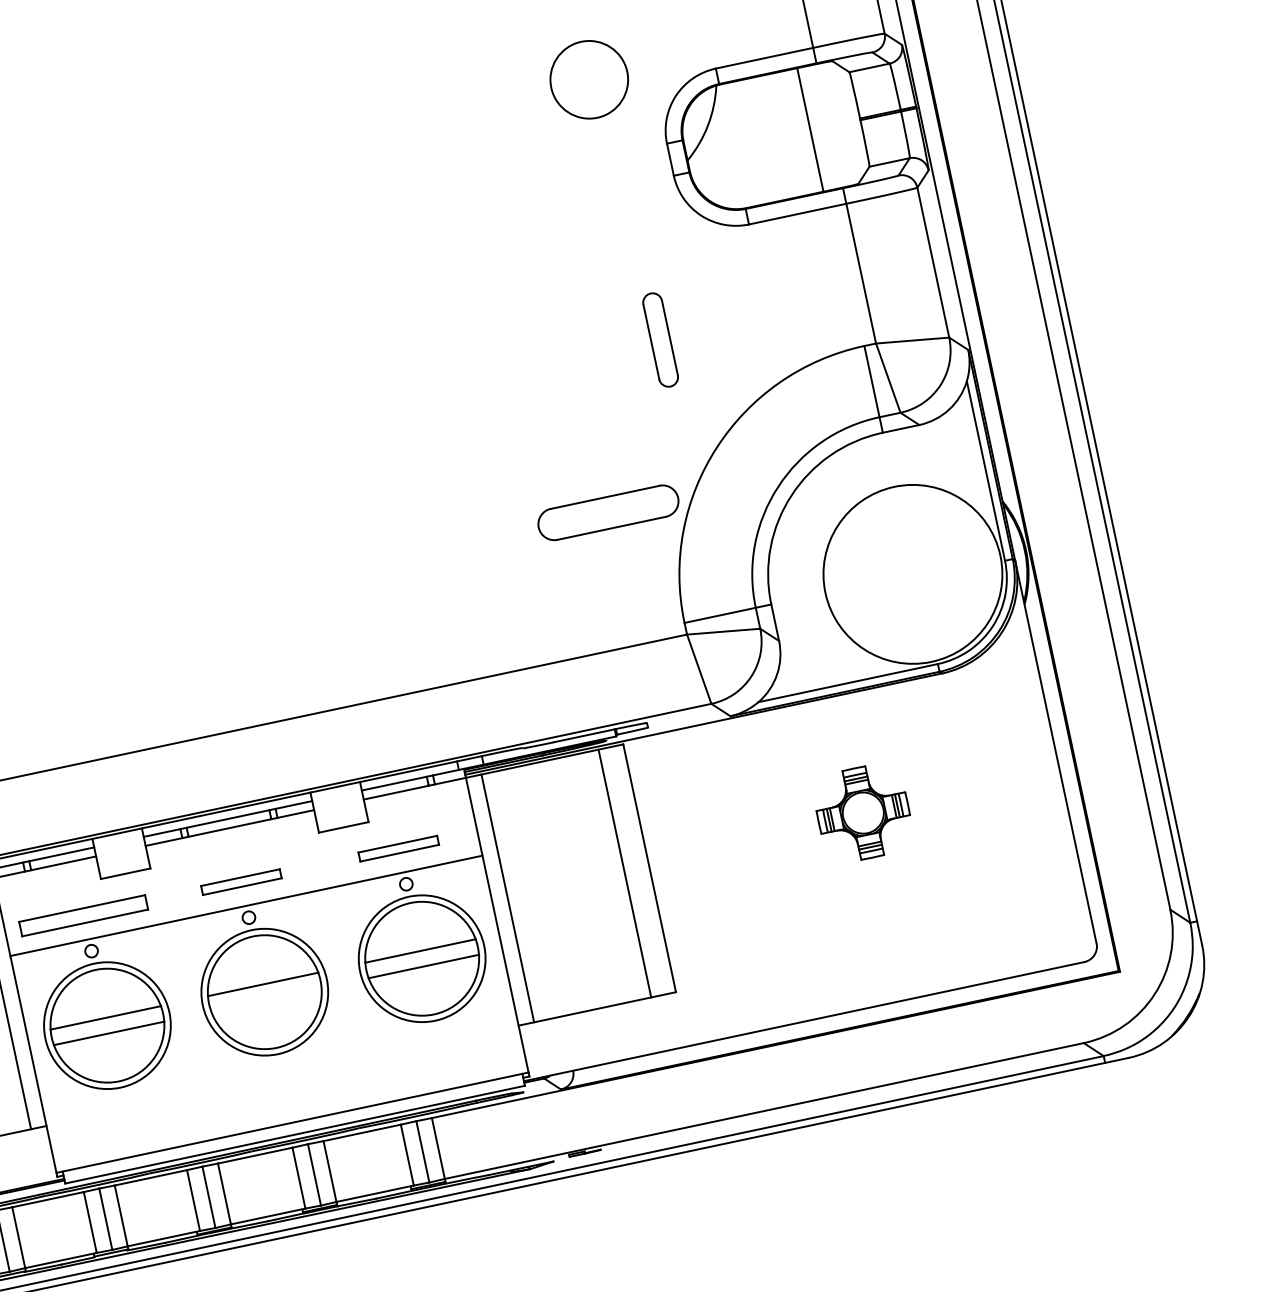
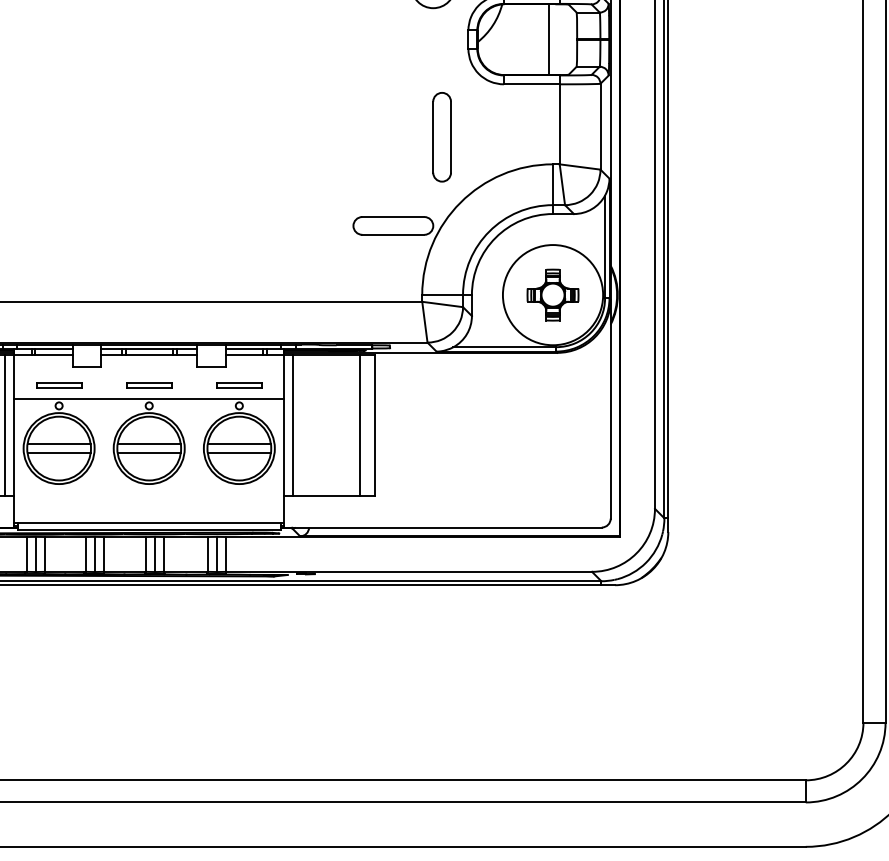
part: (659, 340) -> (441, 137), size x1.67
part: (862, 812) -> (552, 294), moved
part: (84, 915) -> (59, 385), size x0.62
line: (265, 1001) -> (148, 453), added

